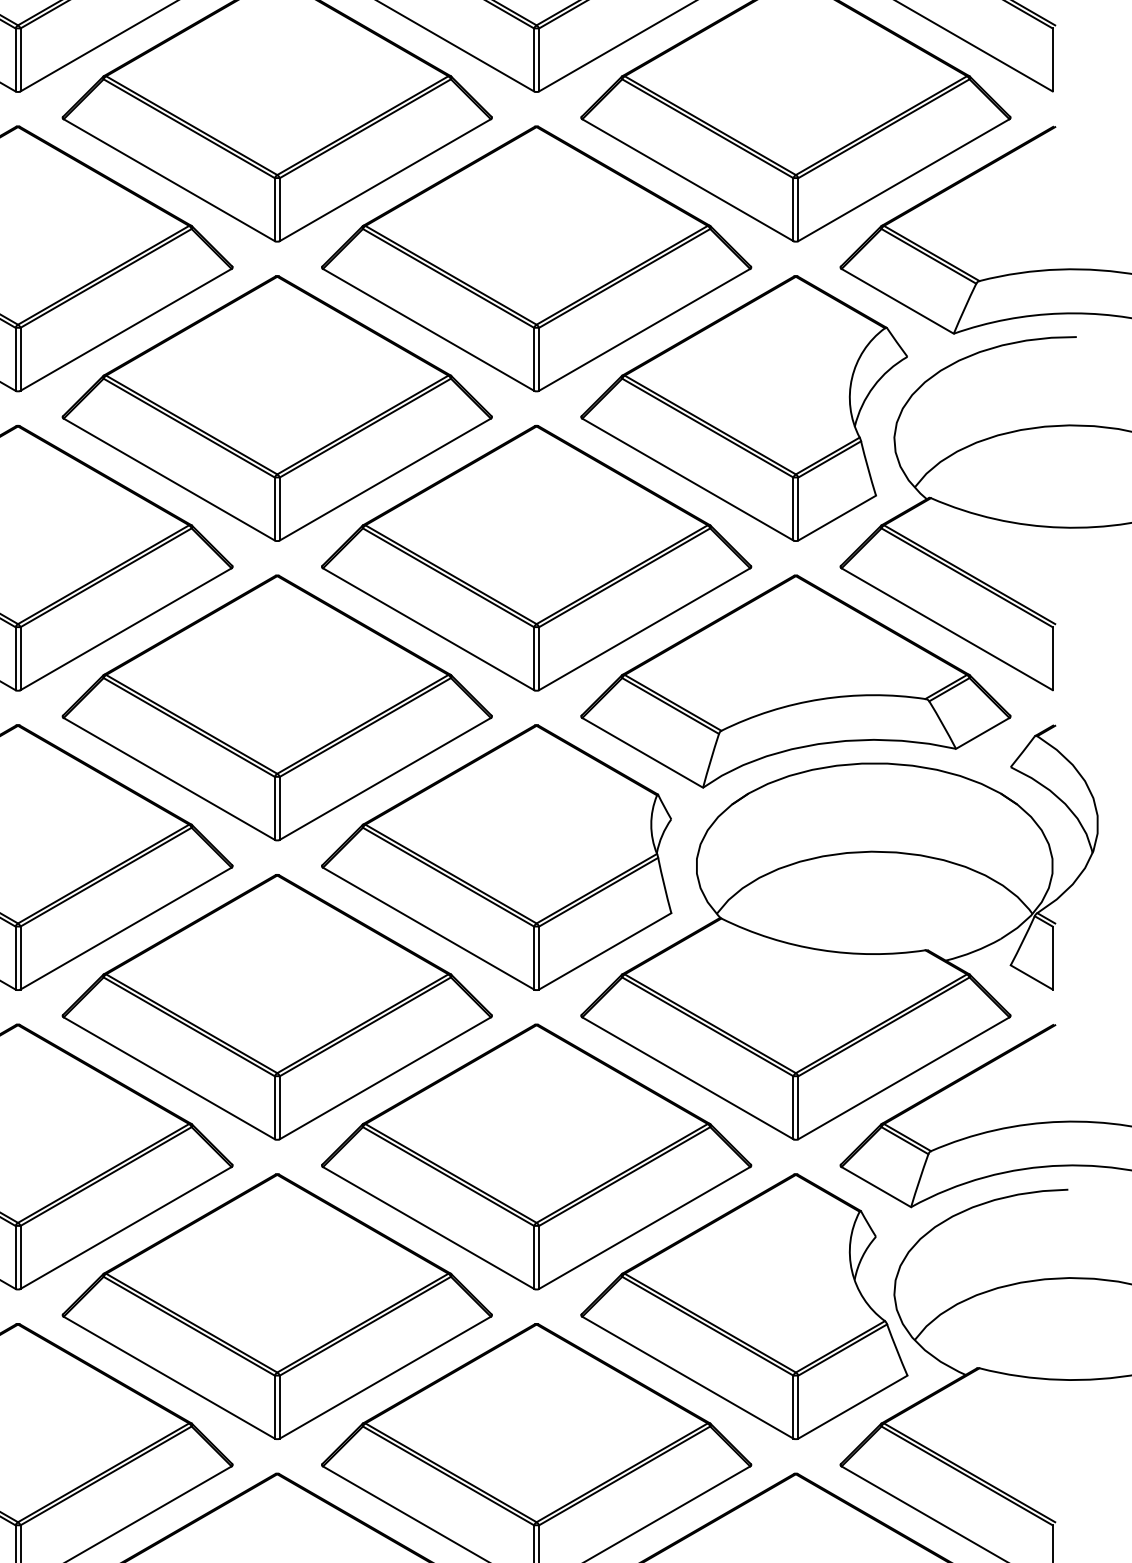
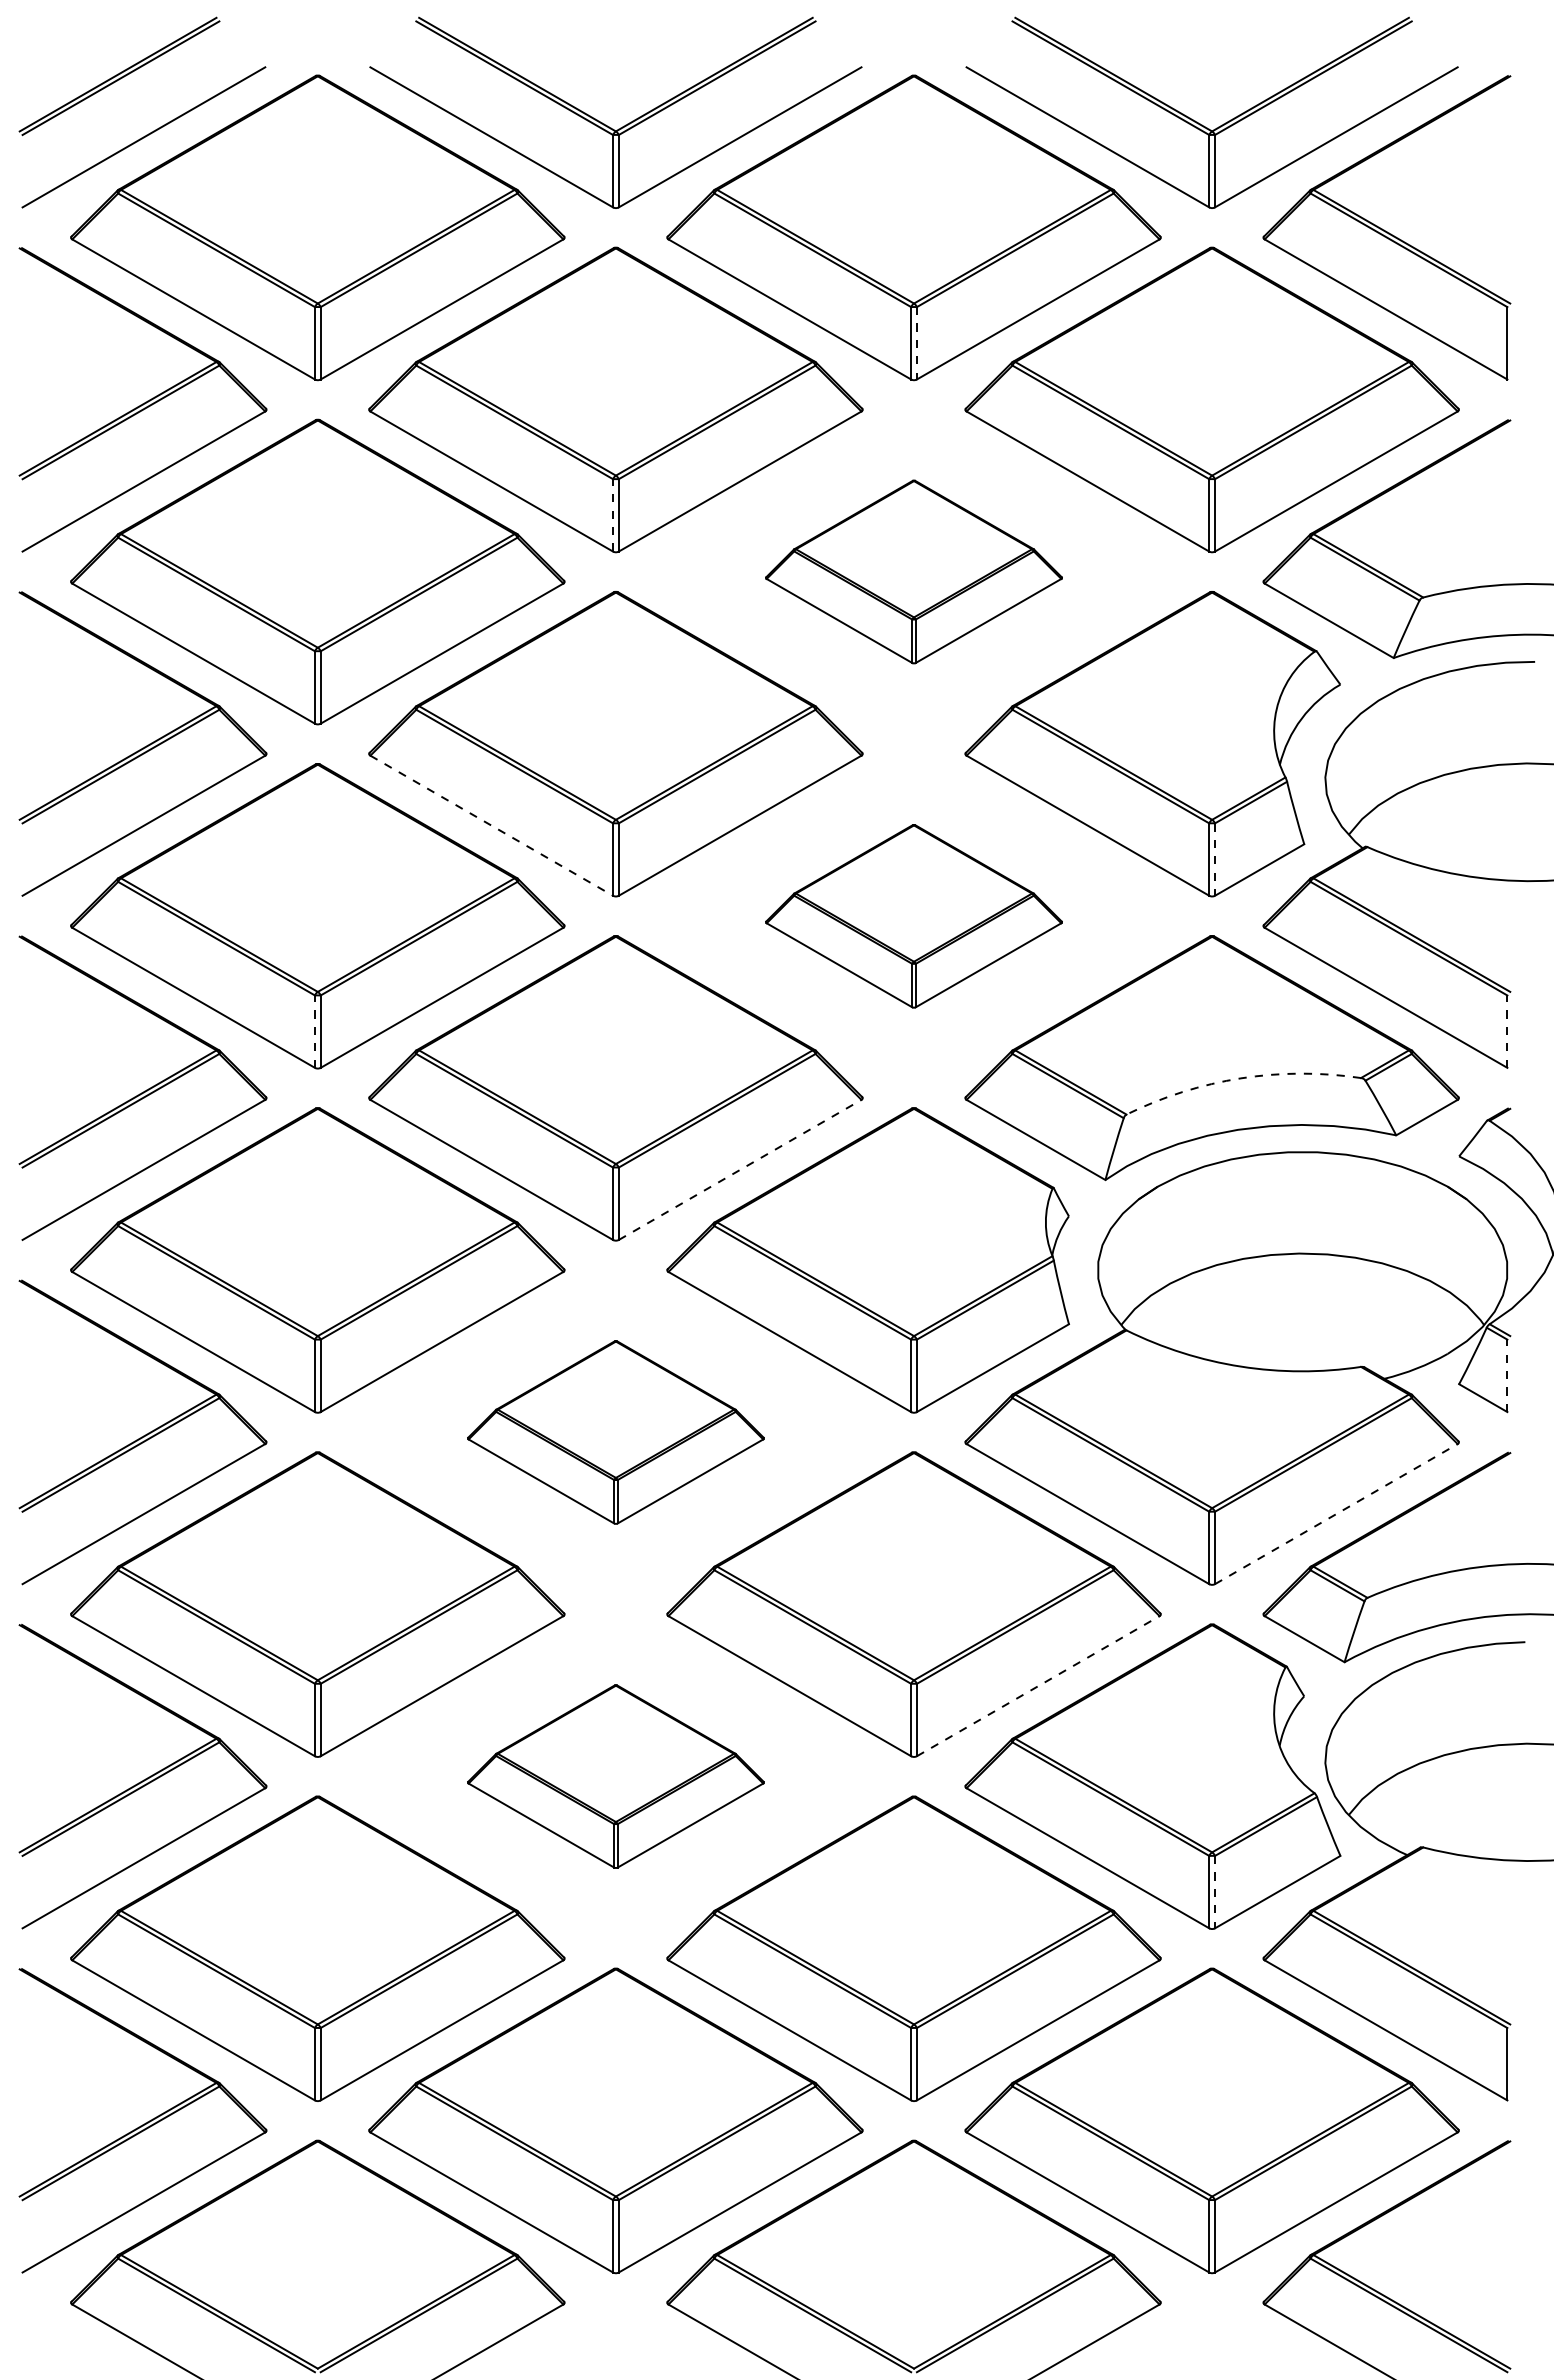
line: (538, 60) -> (916, 343), solid -> dashed
line: (275, 208) -> (613, 514), solid -> dashed
part: (536, 258) -> (913, 571), size x0.6
line: (169, 479) -> (492, 825), solid -> dashed
line: (798, 509) -> (1215, 860), solid -> dashed
part: (536, 558) -> (913, 916), size x0.6
line: (15, 658) -> (314, 1031), solid -> dashed
line: (1052, 658) -> (1507, 1031), solid -> dashed
arc: (820, 699) -> (1240, 1078), solid -> dashed
line: (385, 778) -> (740, 1169), solid -> dashed
line: (1052, 957) -> (1507, 1375), solid -> dashed
part: (276, 1007) -> (615, 1432), size x0.6
line: (904, 1077) -> (1336, 1513), solid -> dashed
line: (644, 1227) -> (1038, 1685), solid -> dashed
part: (276, 1306) -> (615, 1776), size x0.6
line: (798, 1407) -> (1215, 1892), solid -> dashed

